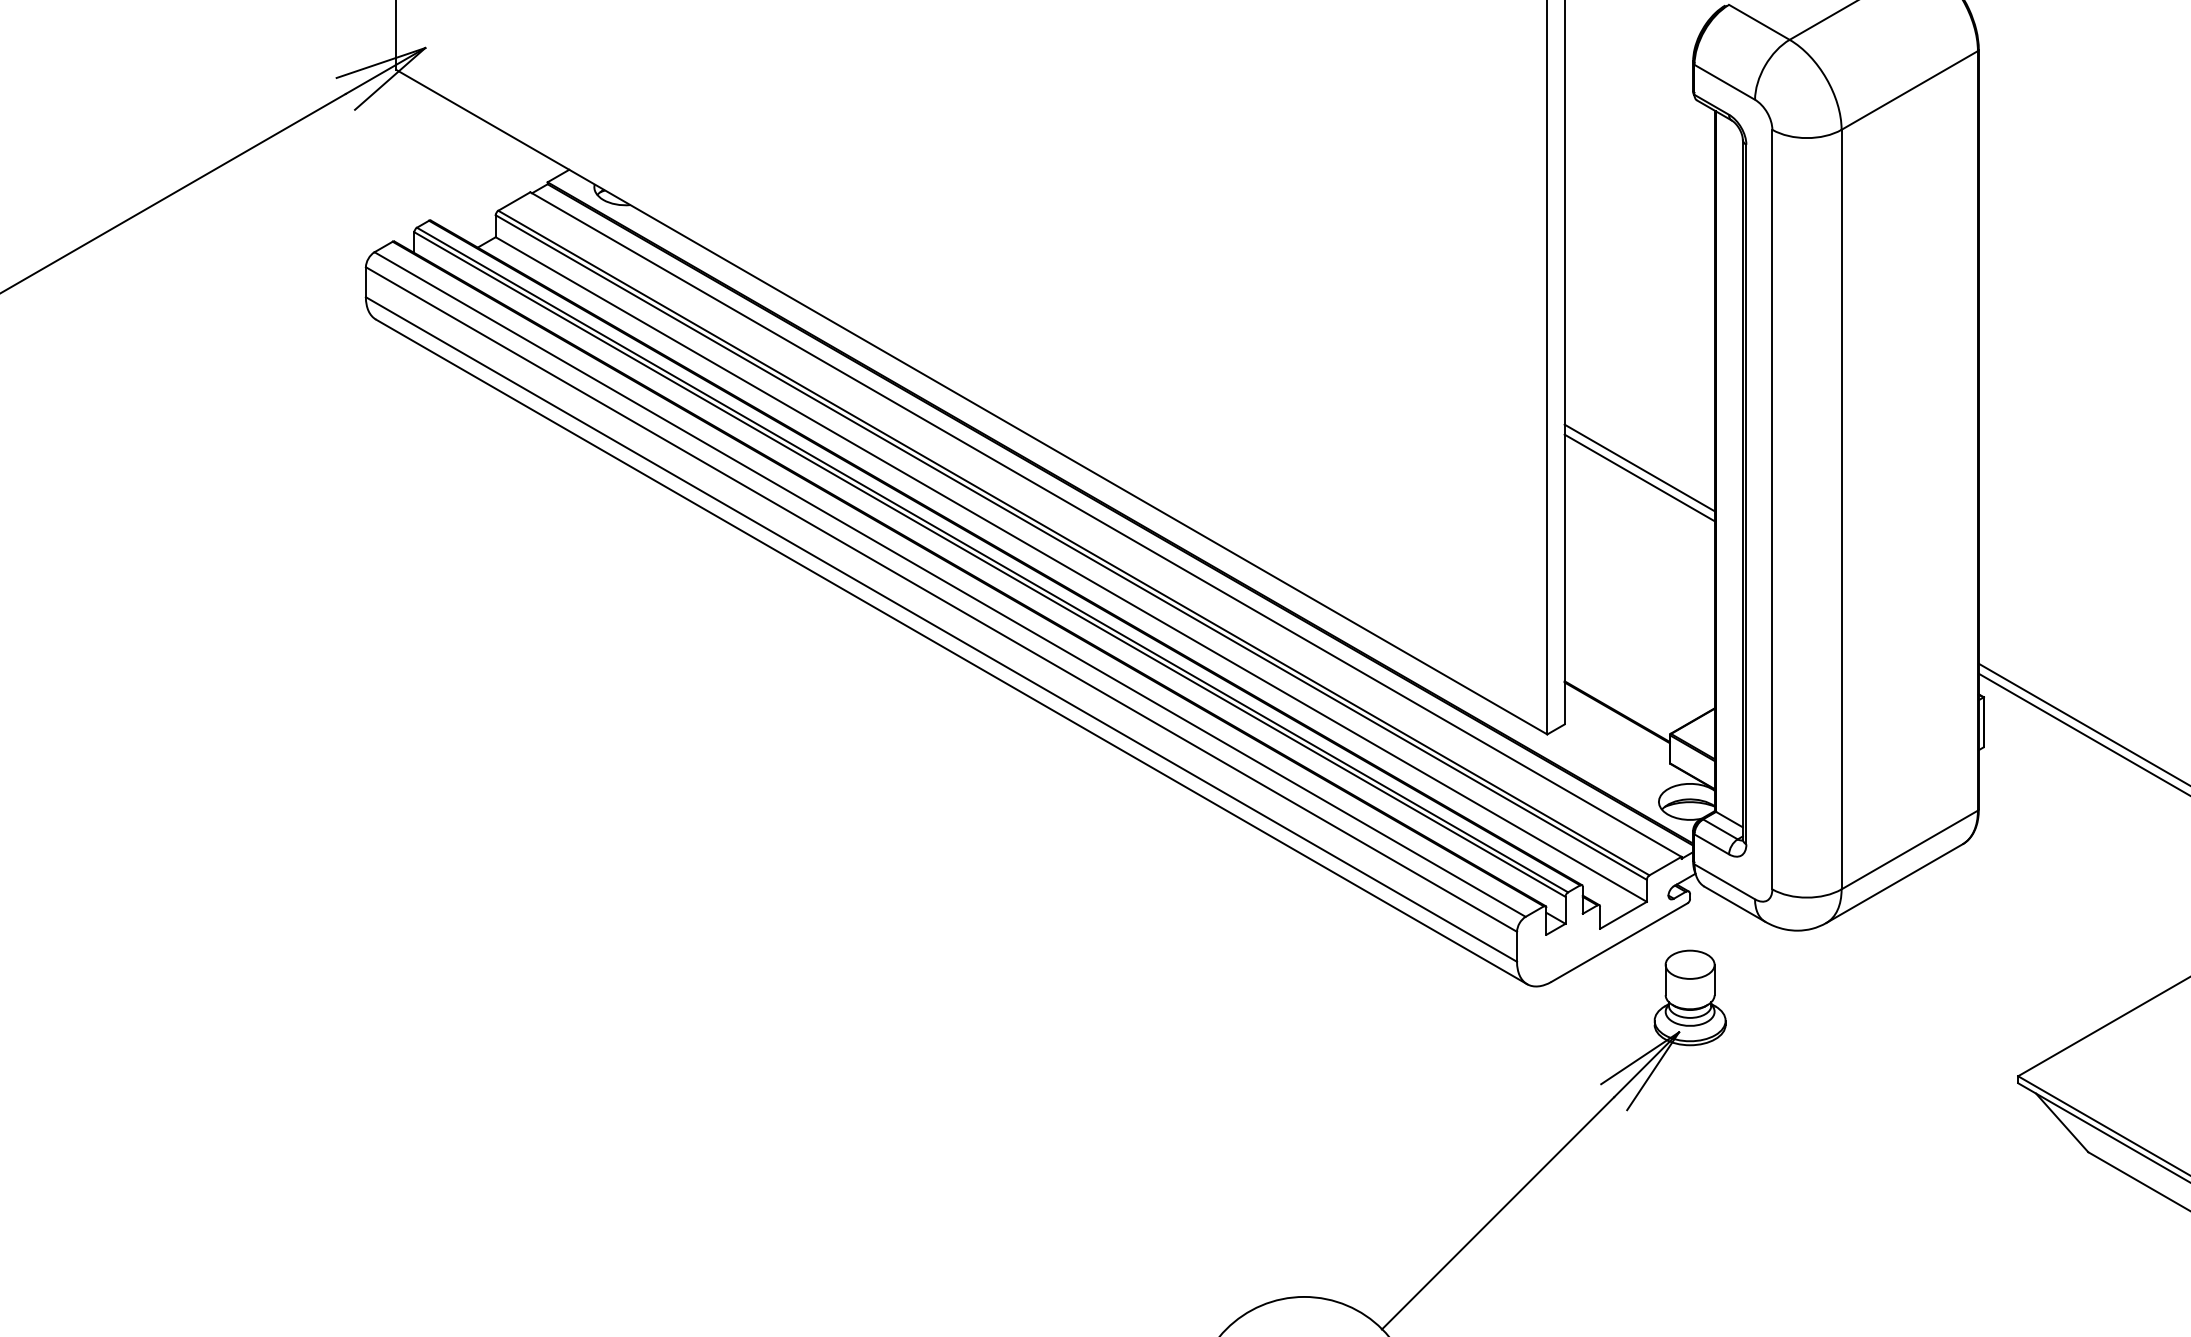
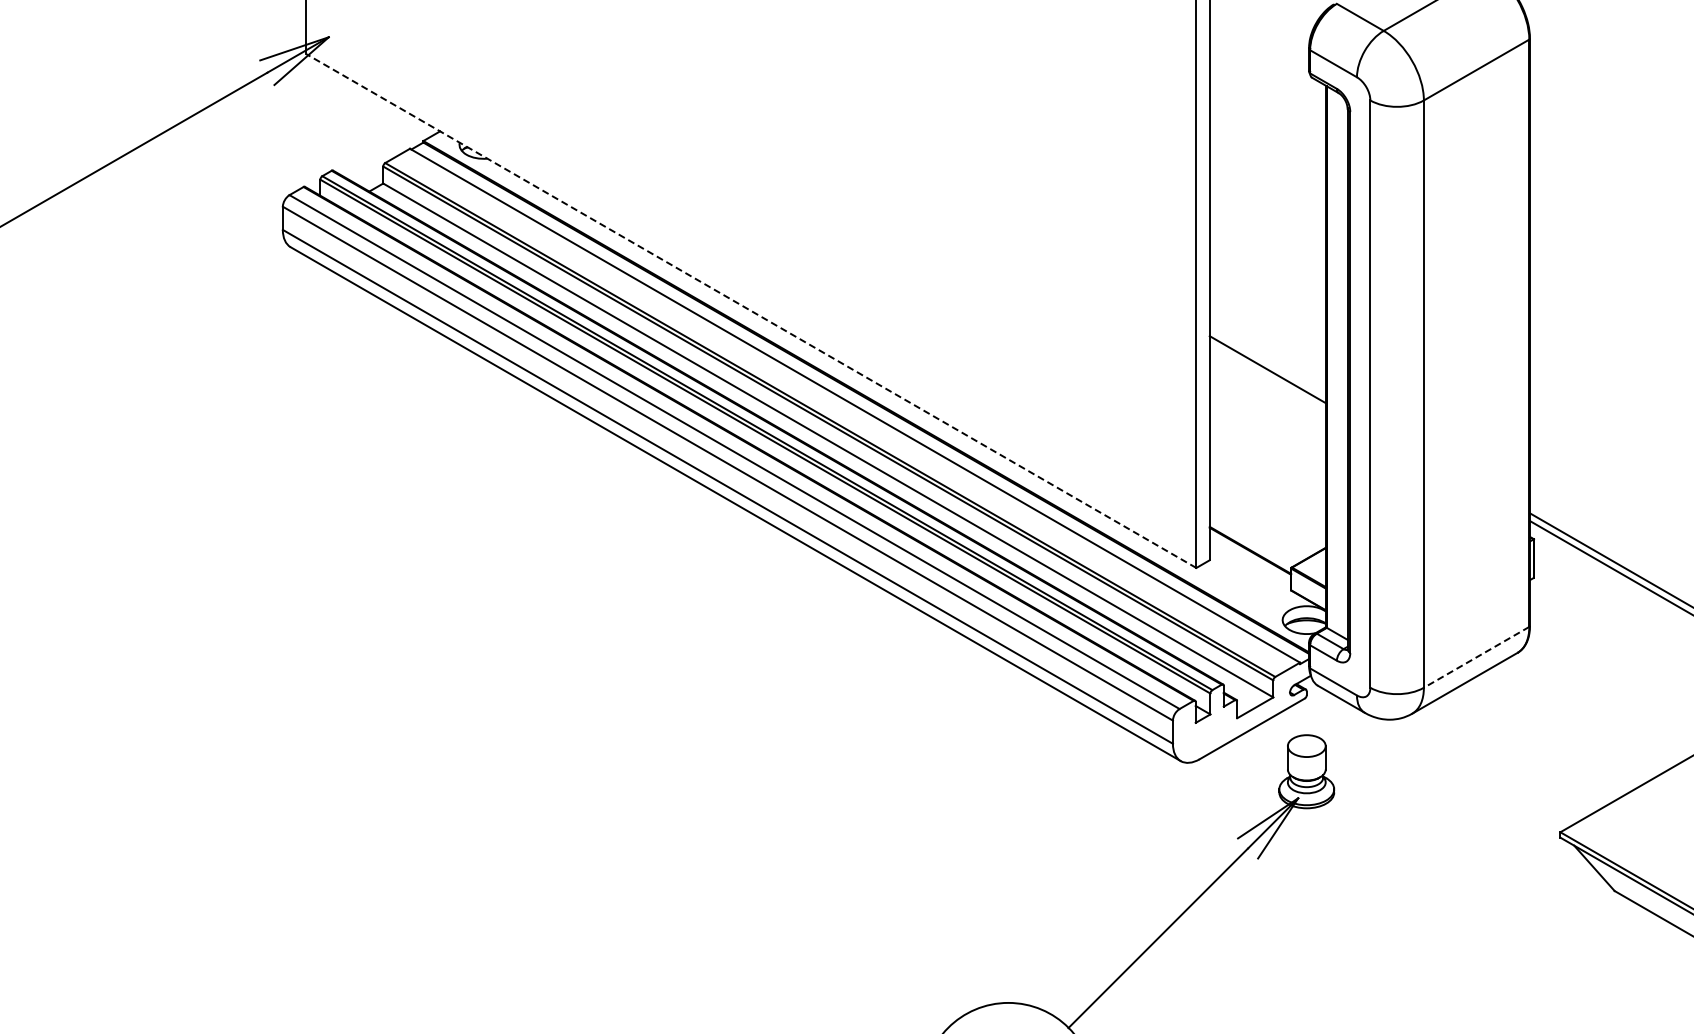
line: (971, 402) -> (751, 311), solid -> dashed
line: (1639, 467) -> (1267, 361), removed
line: (1909, 850) -> (1476, 657), solid -> dashed

